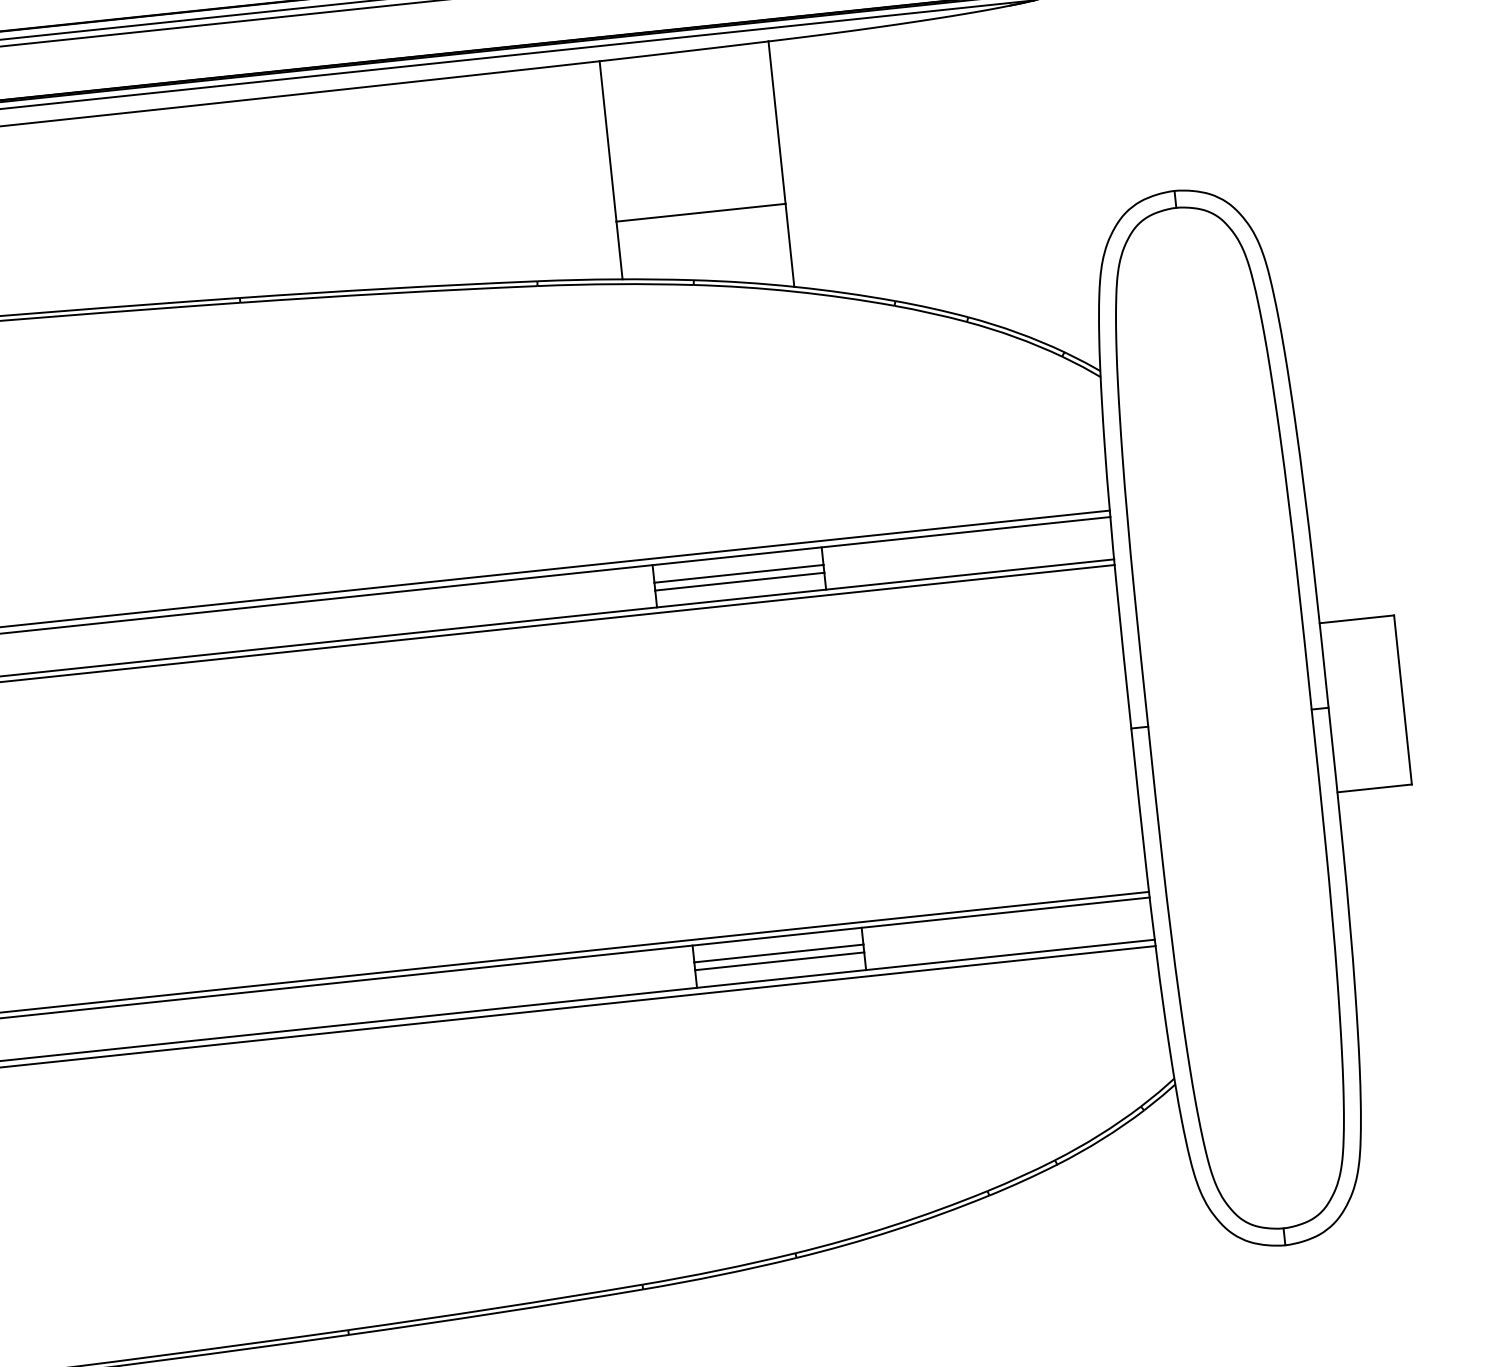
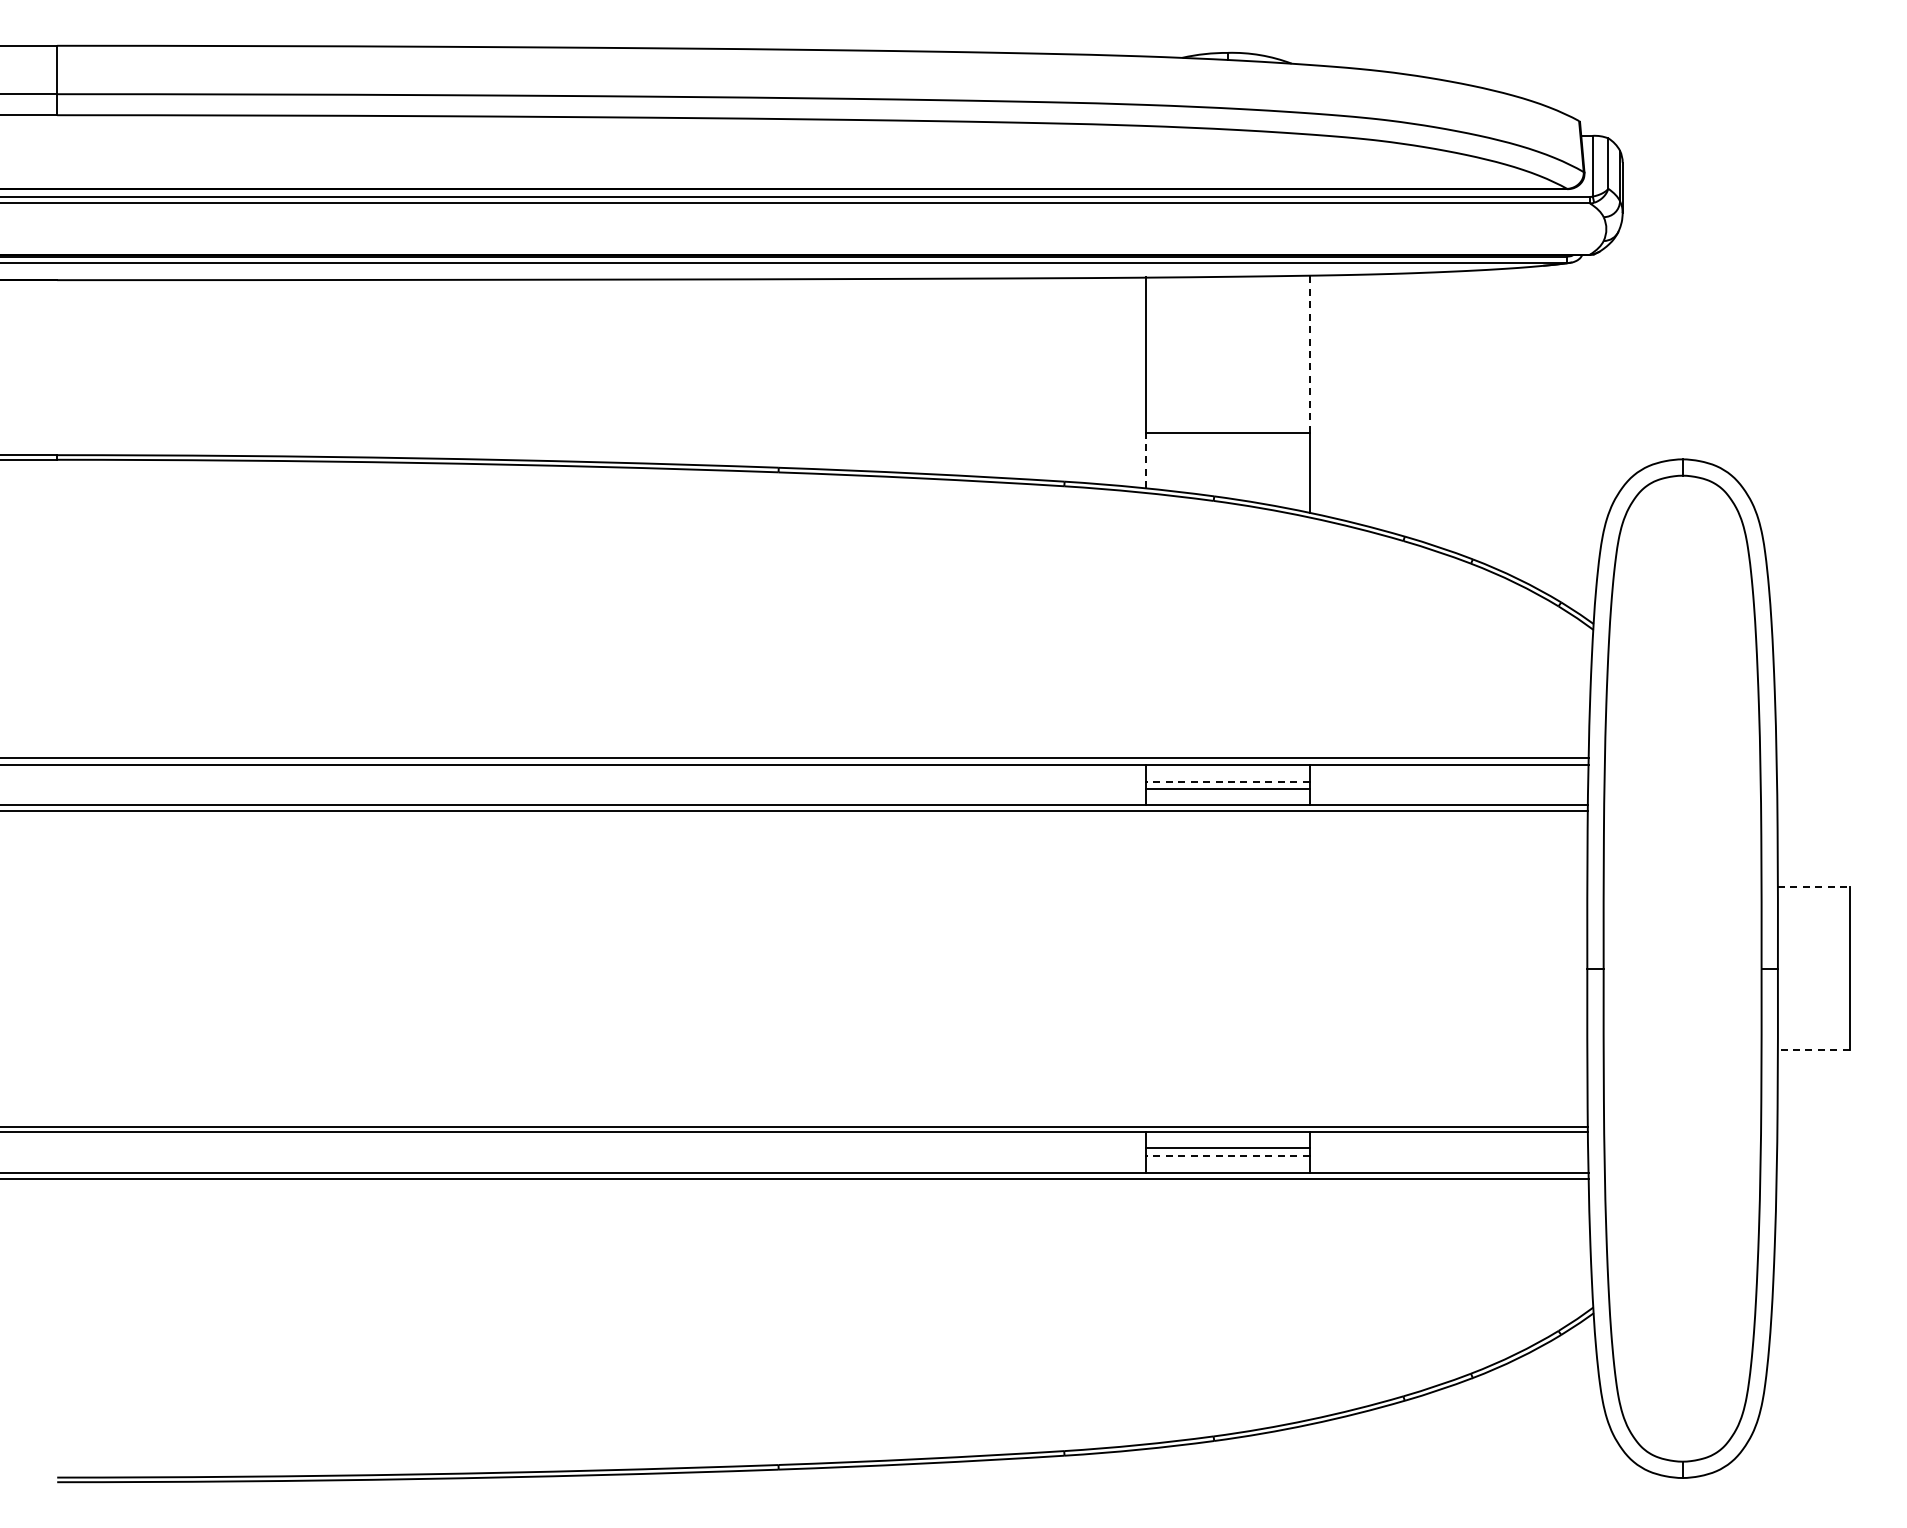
line: (776, 123) -> (1309, 354), solid -> dashed
line: (619, 250) -> (1146, 460), solid -> dashed
line: (738, 573) -> (1227, 781), solid -> dashed
line: (1356, 619) -> (1813, 887), solid -> dashed
line: (1374, 788) -> (1813, 1050), solid -> dashed
line: (779, 960) -> (1227, 1155), solid -> dashed

